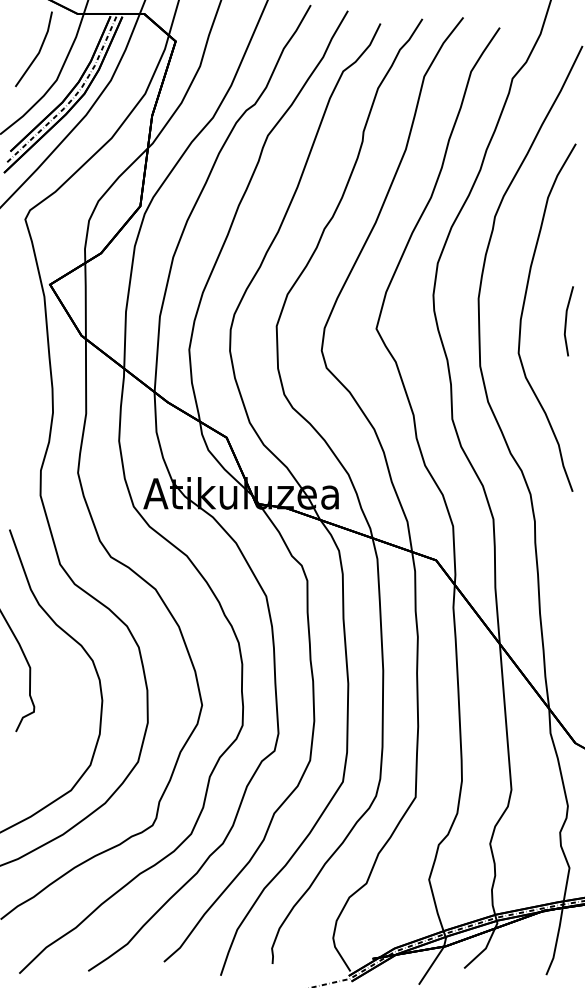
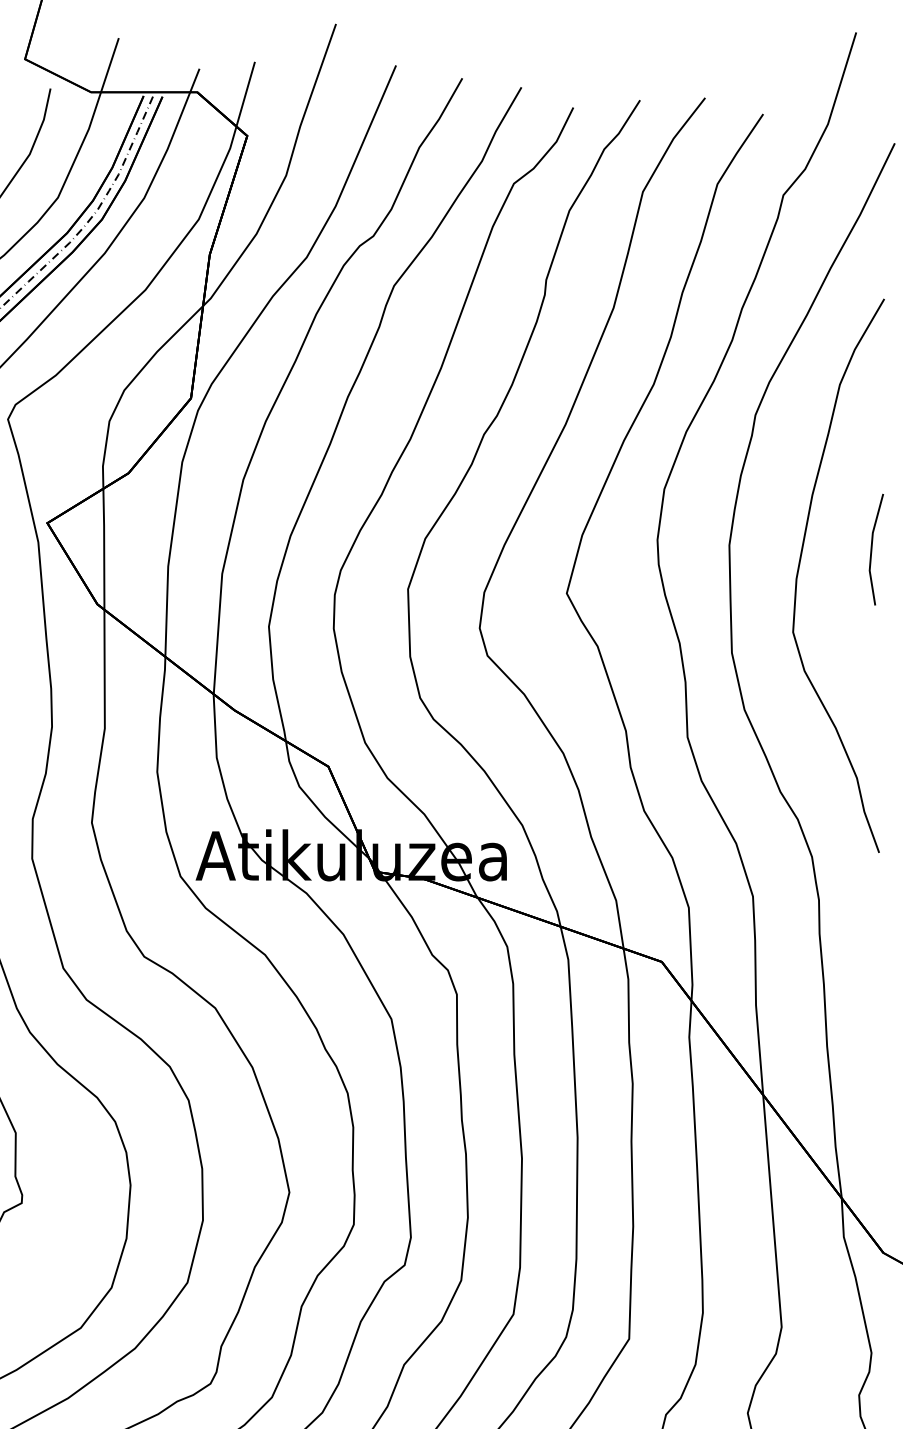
line: (566, 321) -> (872, 549), moved

